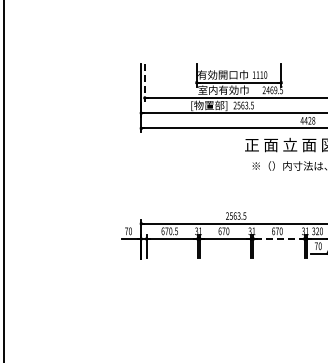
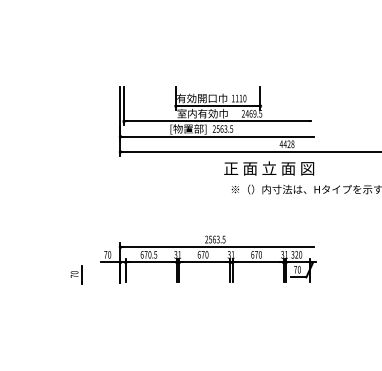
line: (145, 83) -> (124, 106), dashed -> solid
line: (279, 239) -> (258, 262), dashed -> solid
part: (97, 251) -> (76, 274), added

